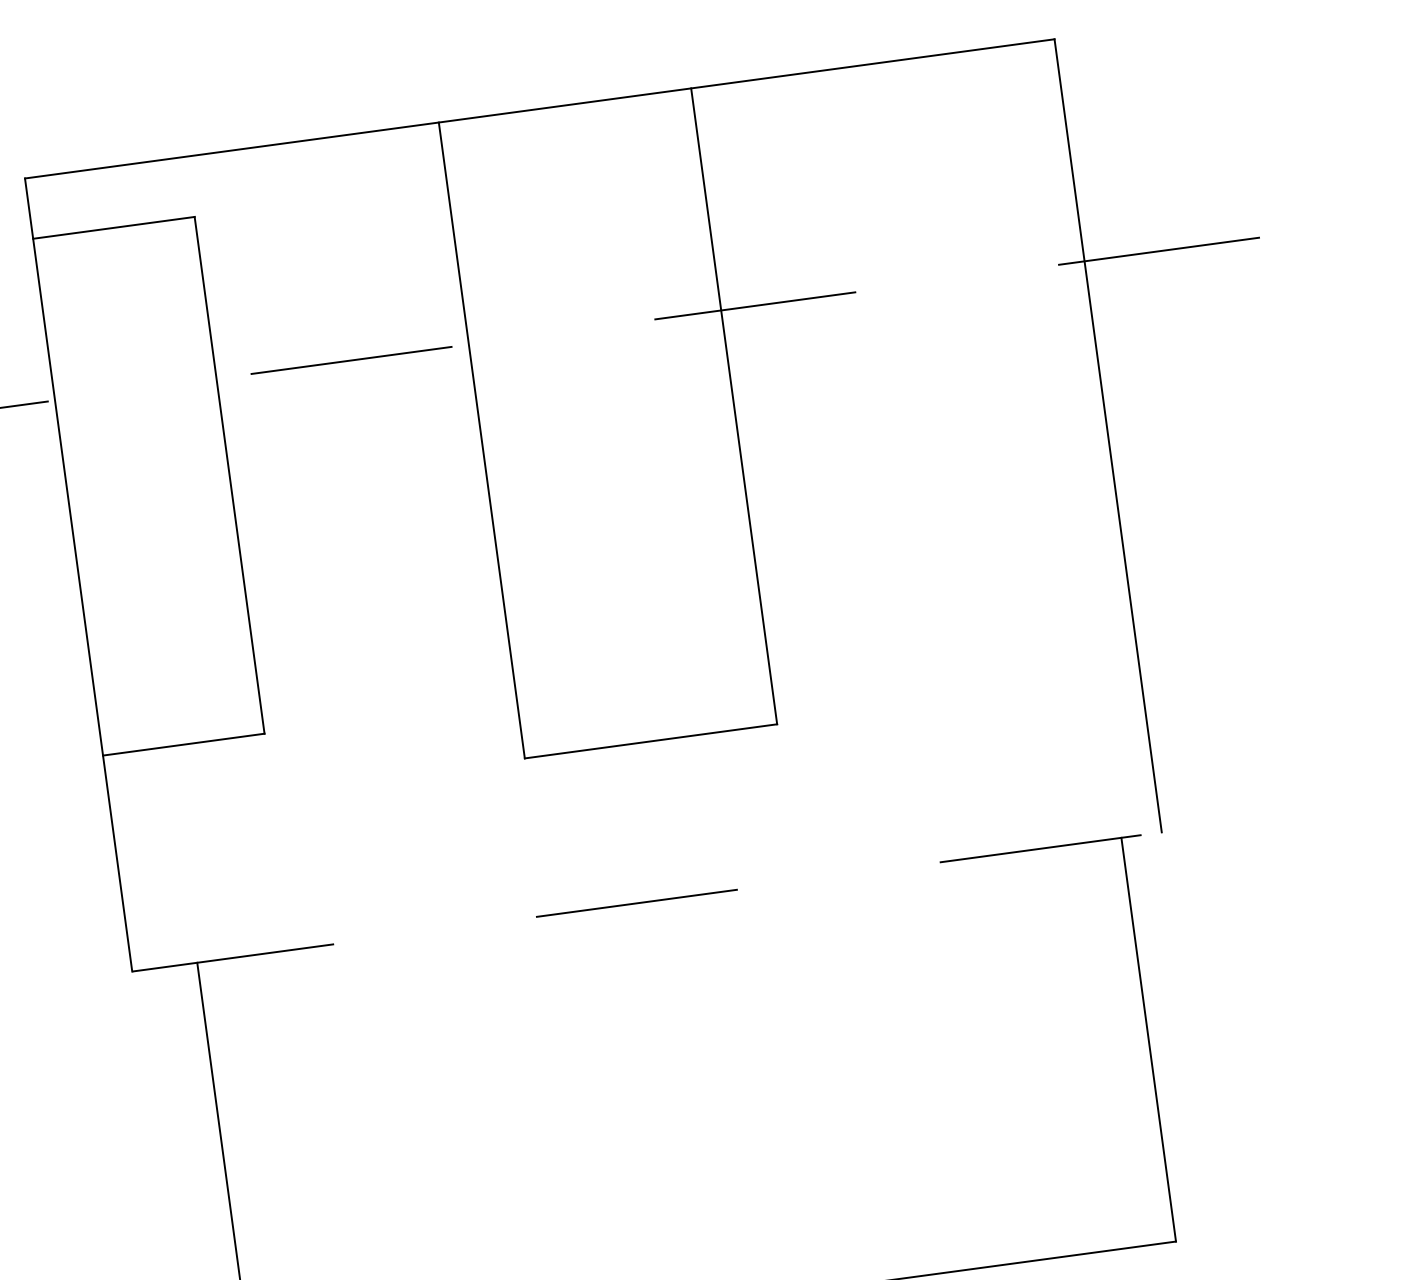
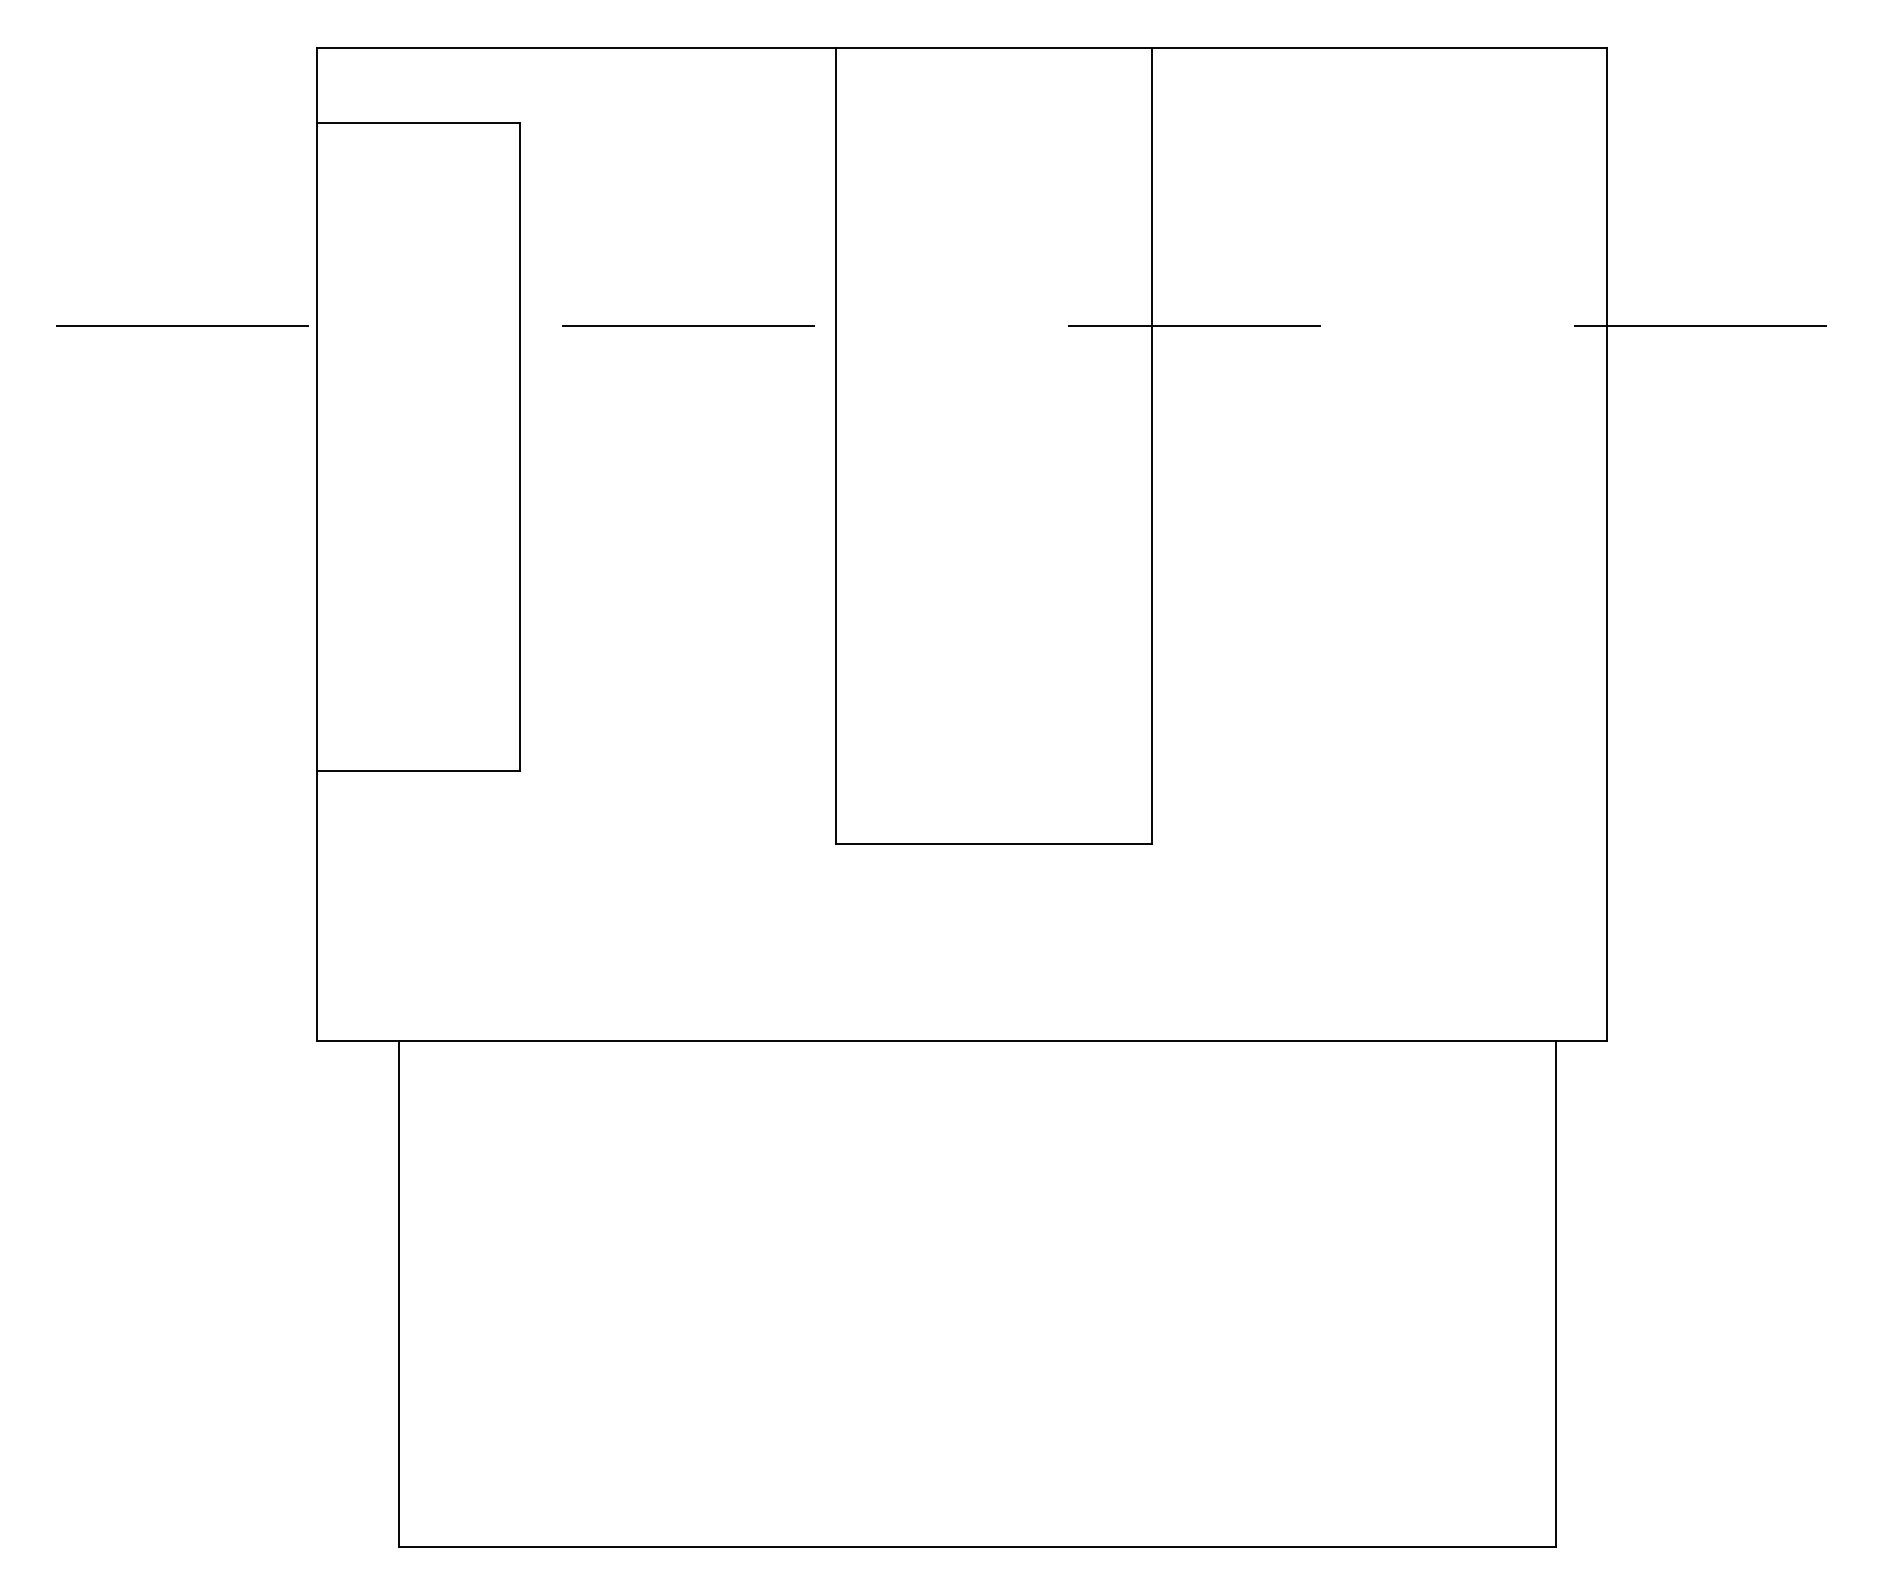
line: (647, 902) -> (962, 1041), dashed -> solid

